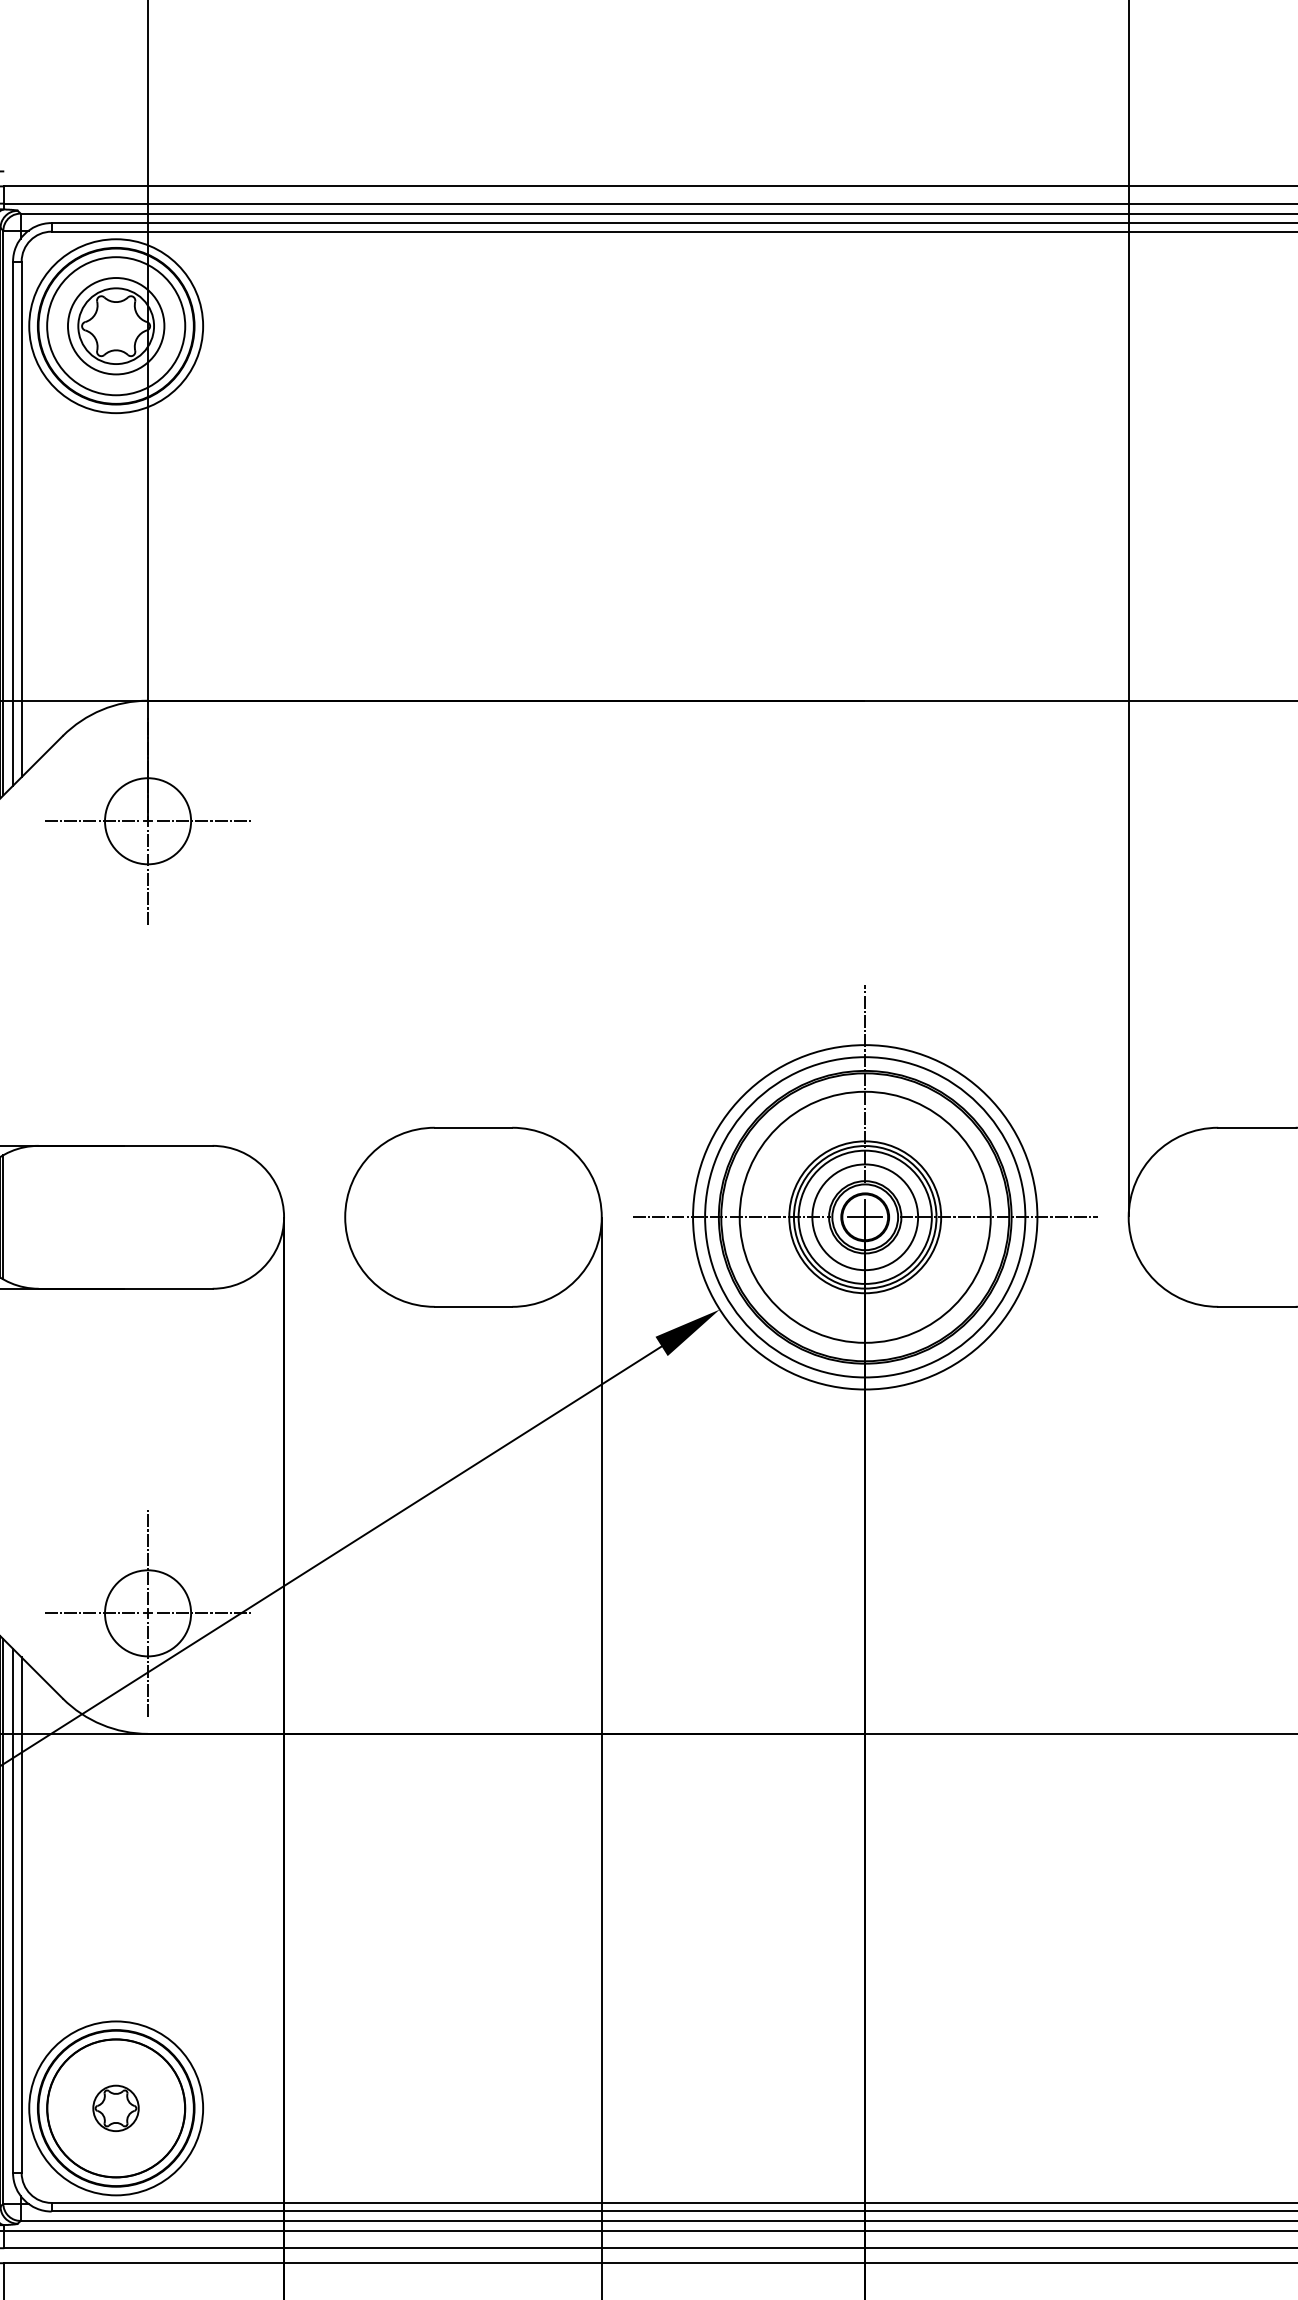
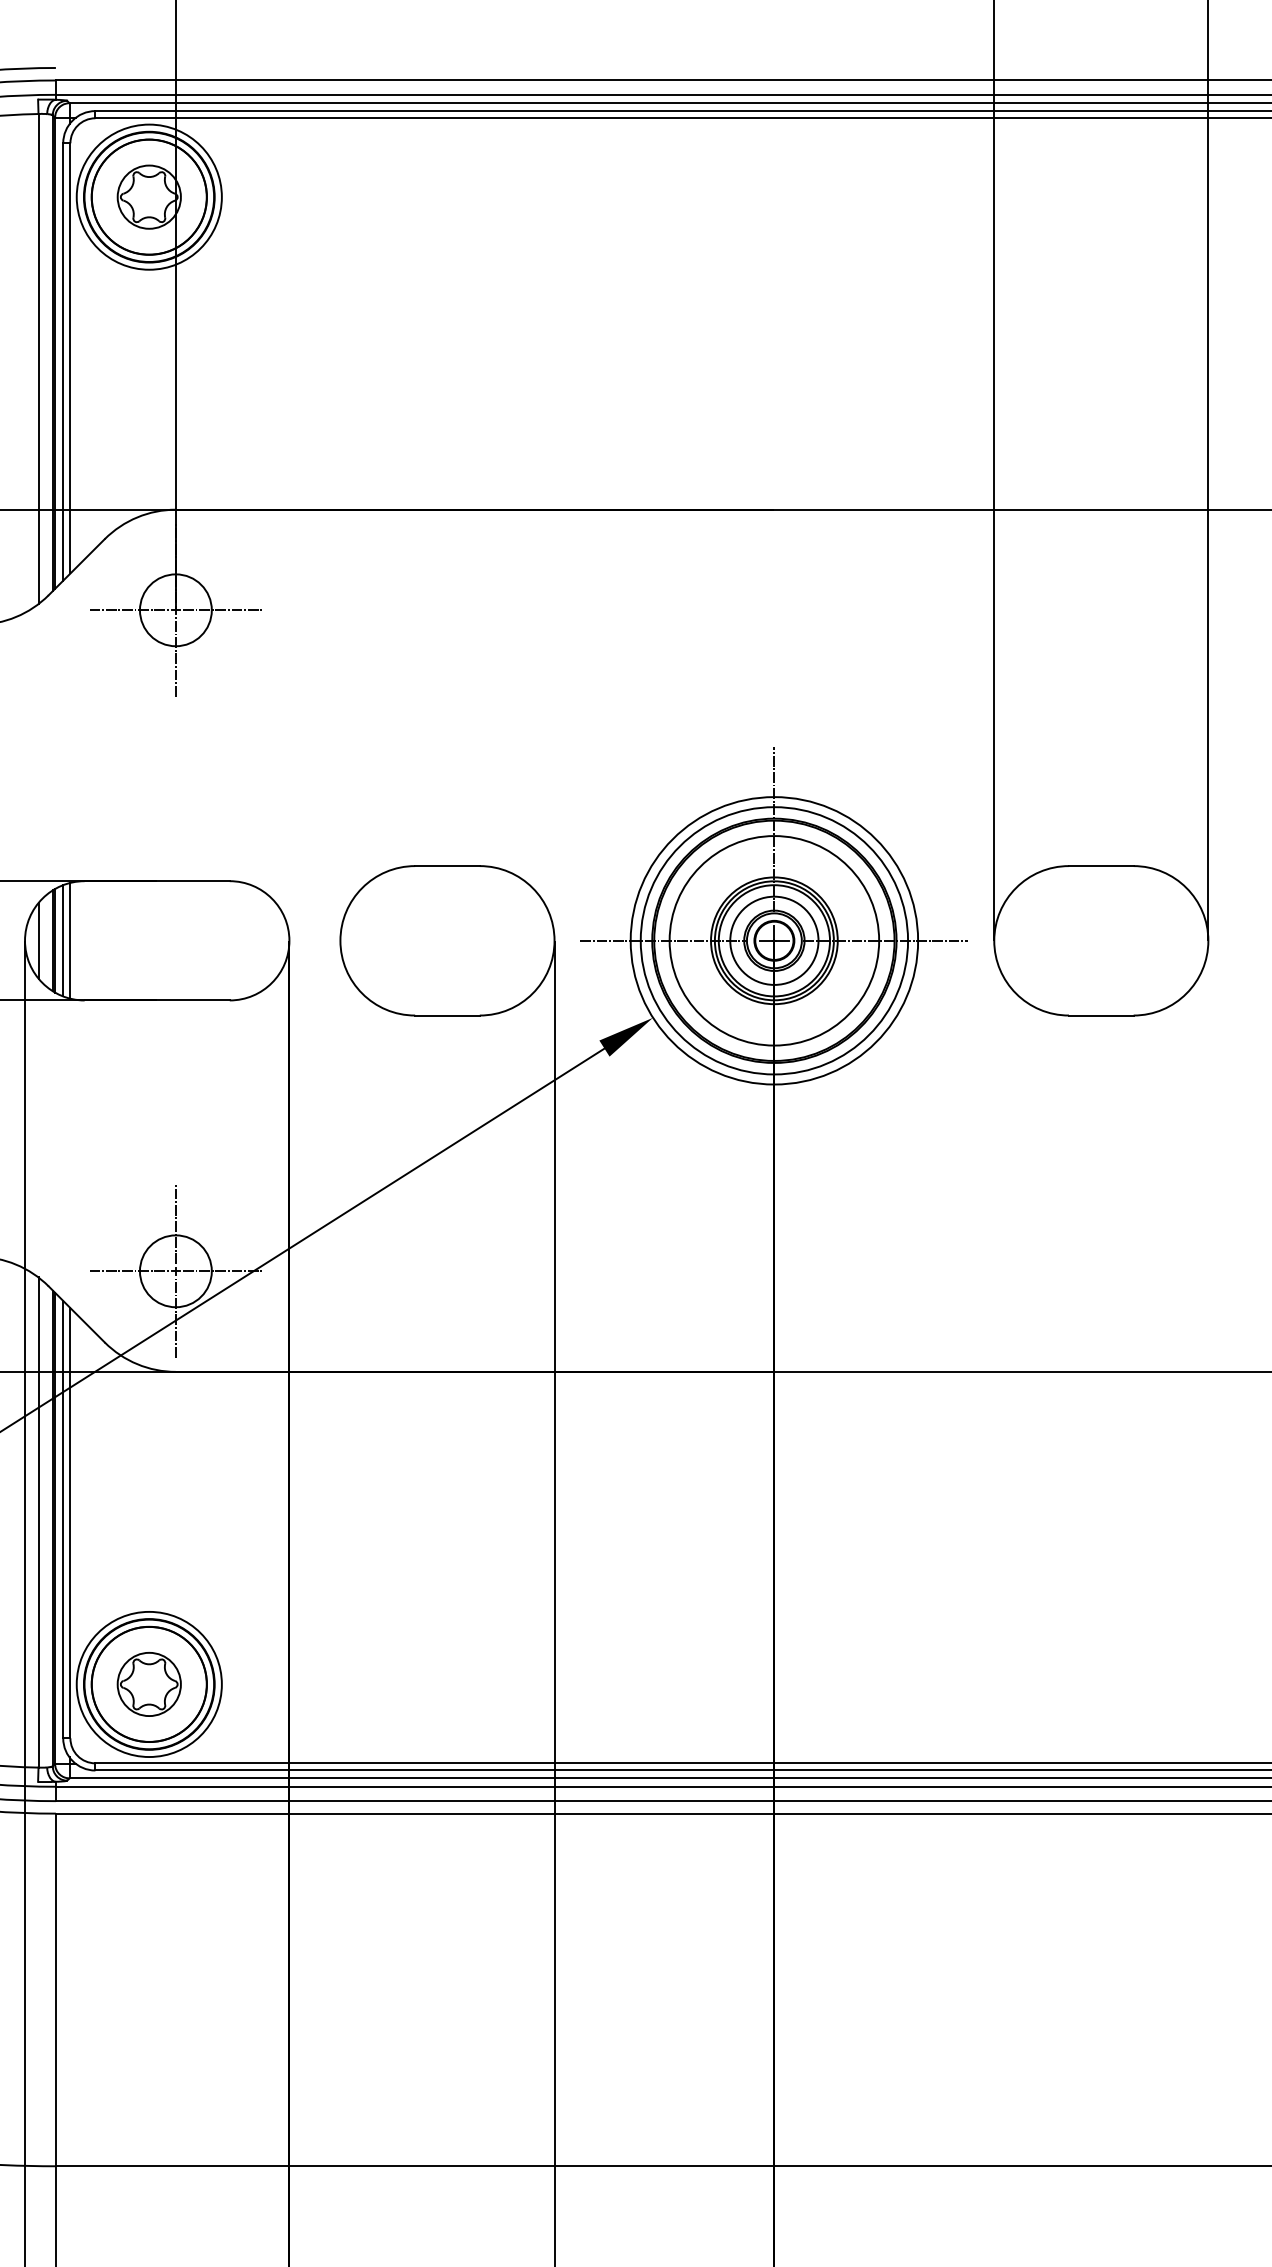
circle: (115, 325) -> (148, 196), size x1.43
line: (13, 1216) -> (63, 940), added
line: (21, 1216) -> (70, 940), added
part: (115, 2108) -> (148, 1684), size x1.67

